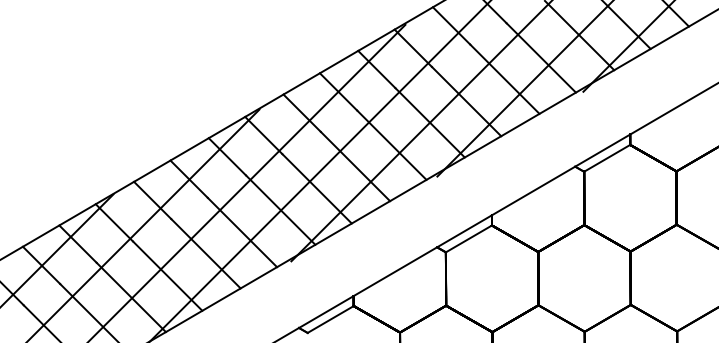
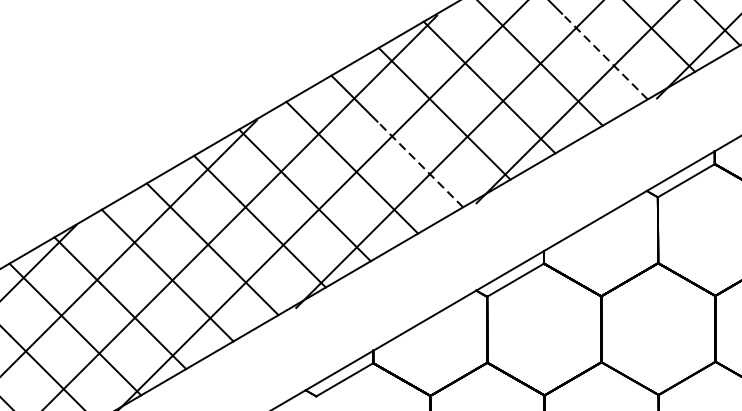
line: (540, 57) -> (603, 56), solid -> dashed
line: (391, 144) -> (419, 163), solid -> dashed

